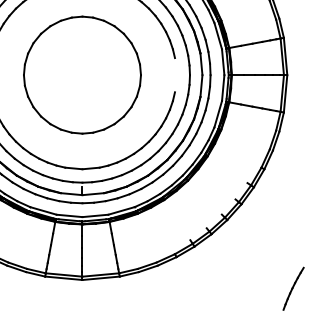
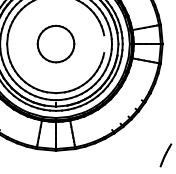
part: (81, 73) -> (55, 43), size x0.6

